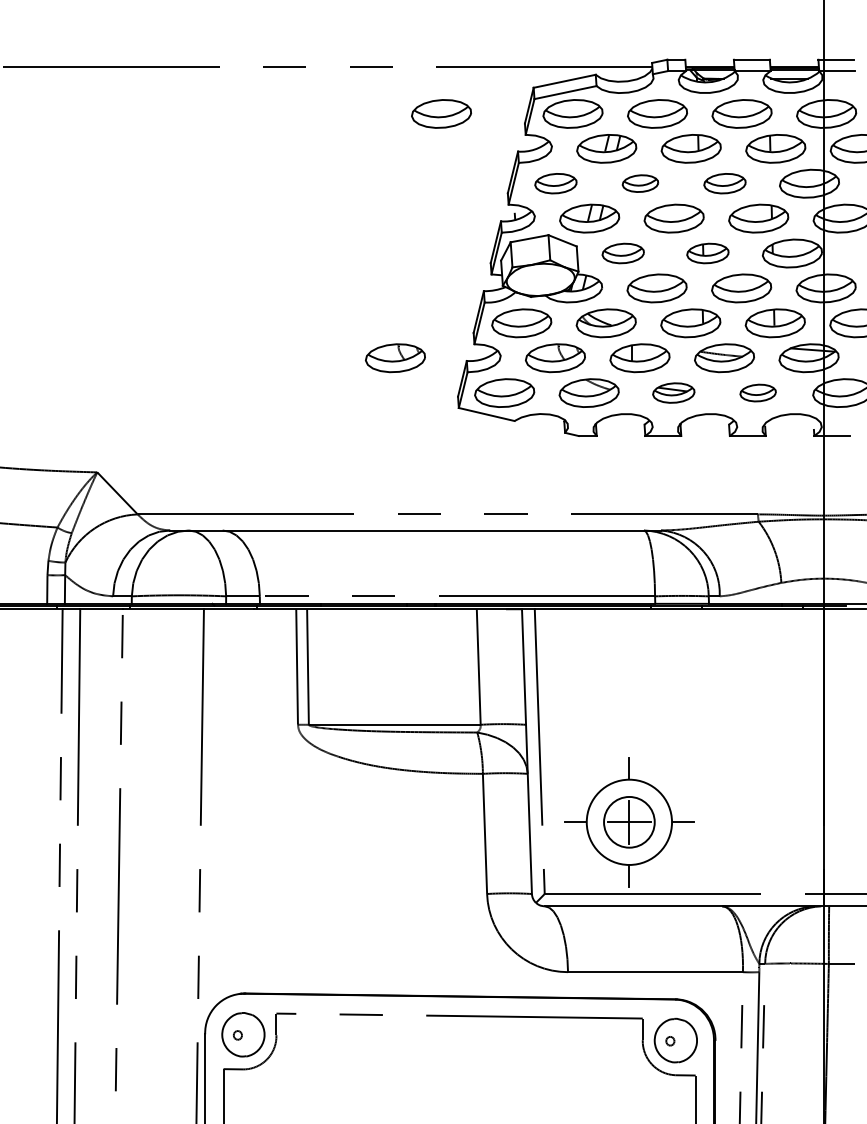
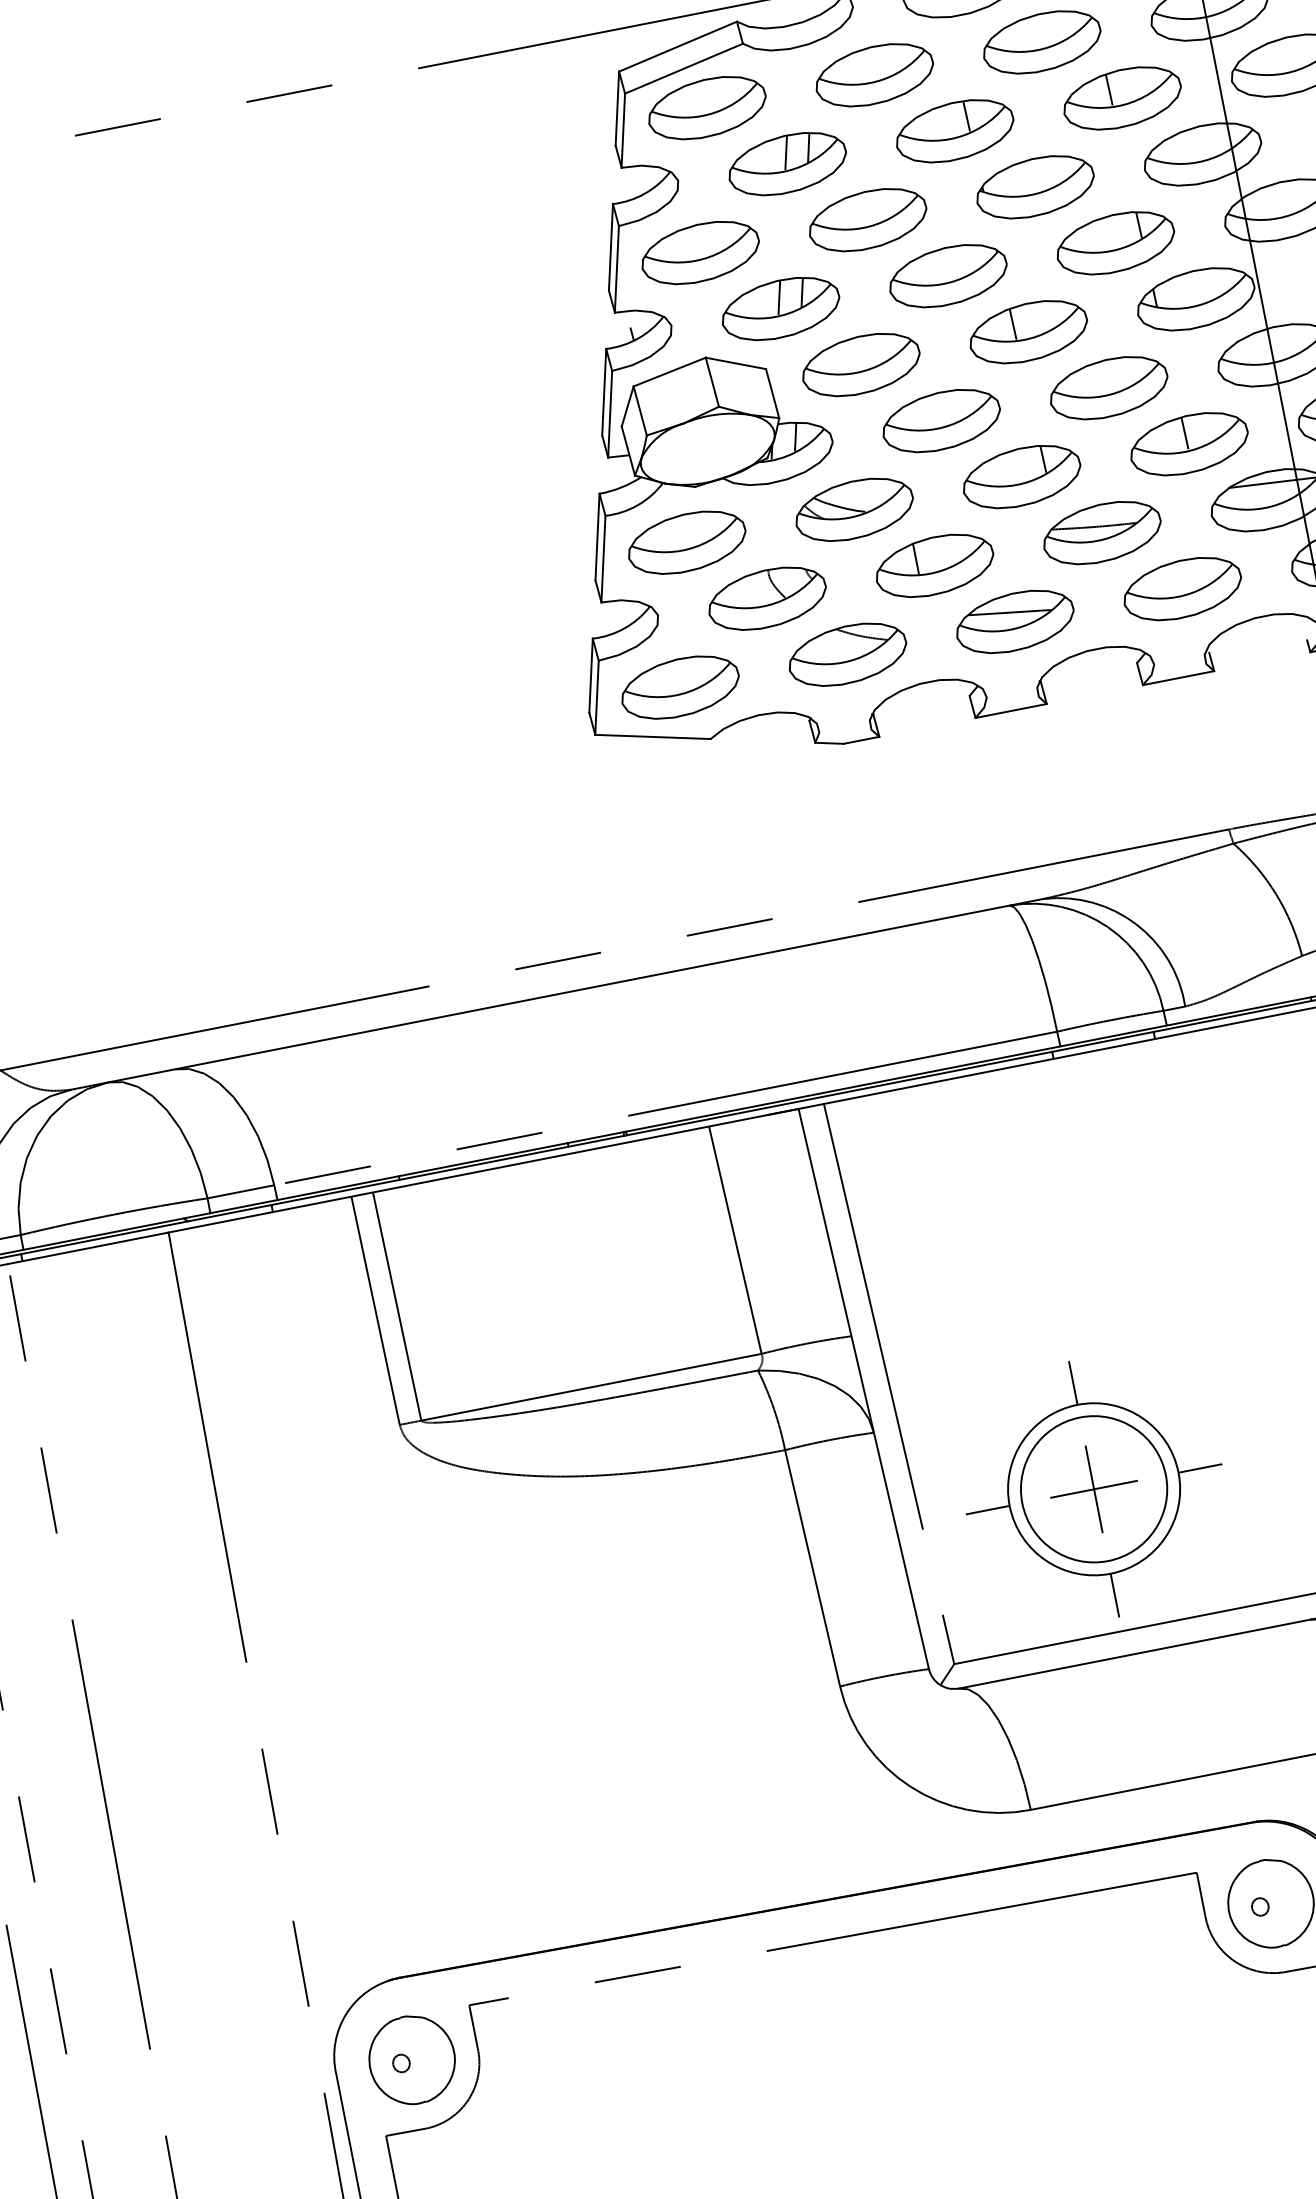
part: (441, 113) -> (446, 158), removed
part: (555, 183) -> (699, 252), size x1.43
part: (640, 183) -> (867, 219), size x1.67
part: (724, 183) -> (1034, 186), size x1.43
part: (622, 253) -> (859, 365), size x1.43
part: (707, 253) -> (1027, 332), size x1.43
part: (395, 358) -> (450, 661), removed
part: (673, 392) -> (1014, 620), size x1.43
part: (757, 392) -> (1180, 588), size x1.67
circle: (629, 822) -> (1094, 1489), size x1.43

